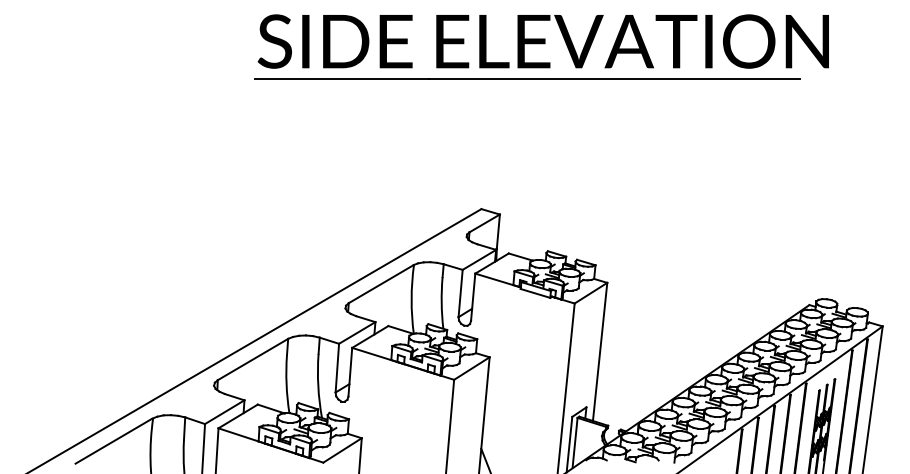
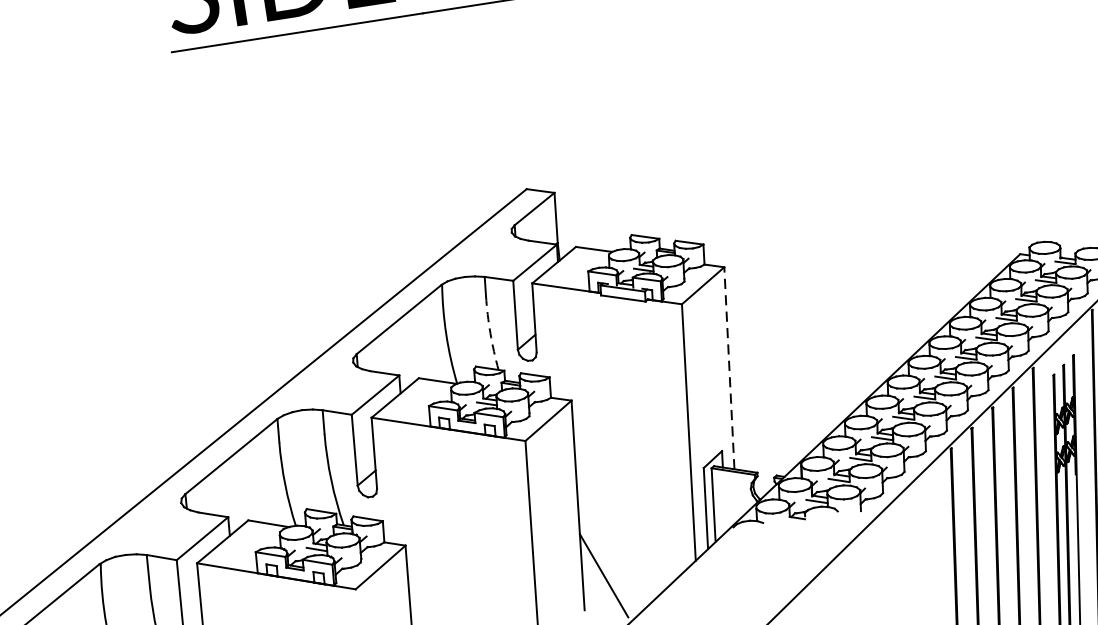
arc: (441, 302) -> (490, 332), solid -> dashed
line: (600, 351) -> (729, 367), solid -> dashed

